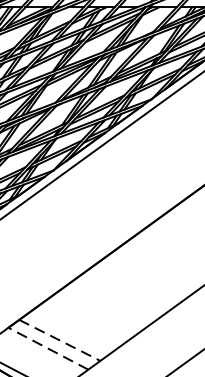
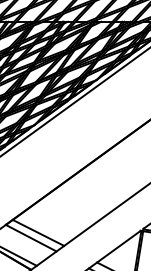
line: (59, 339) -> (38, 232), dashed -> solid
line: (48, 349) -> (31, 238), dashed -> solid

